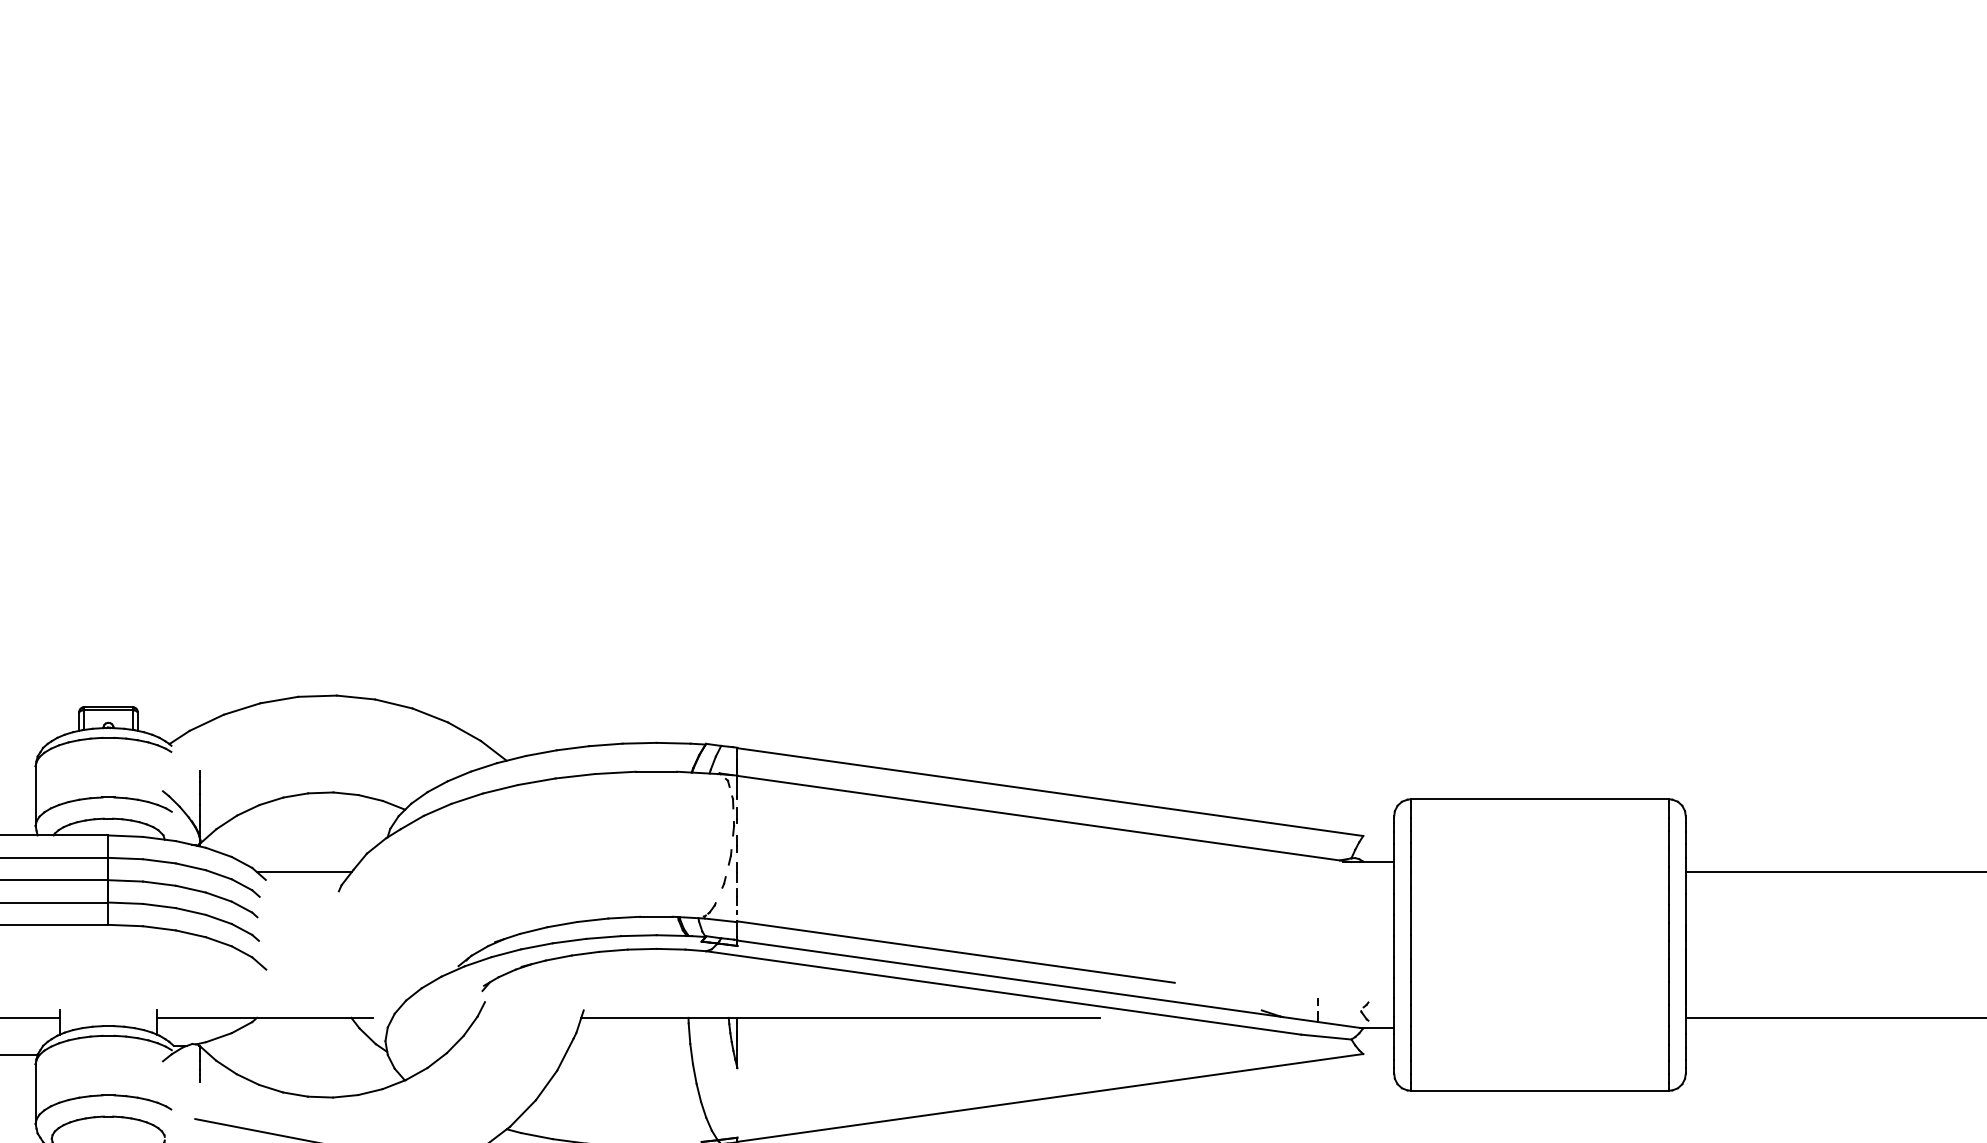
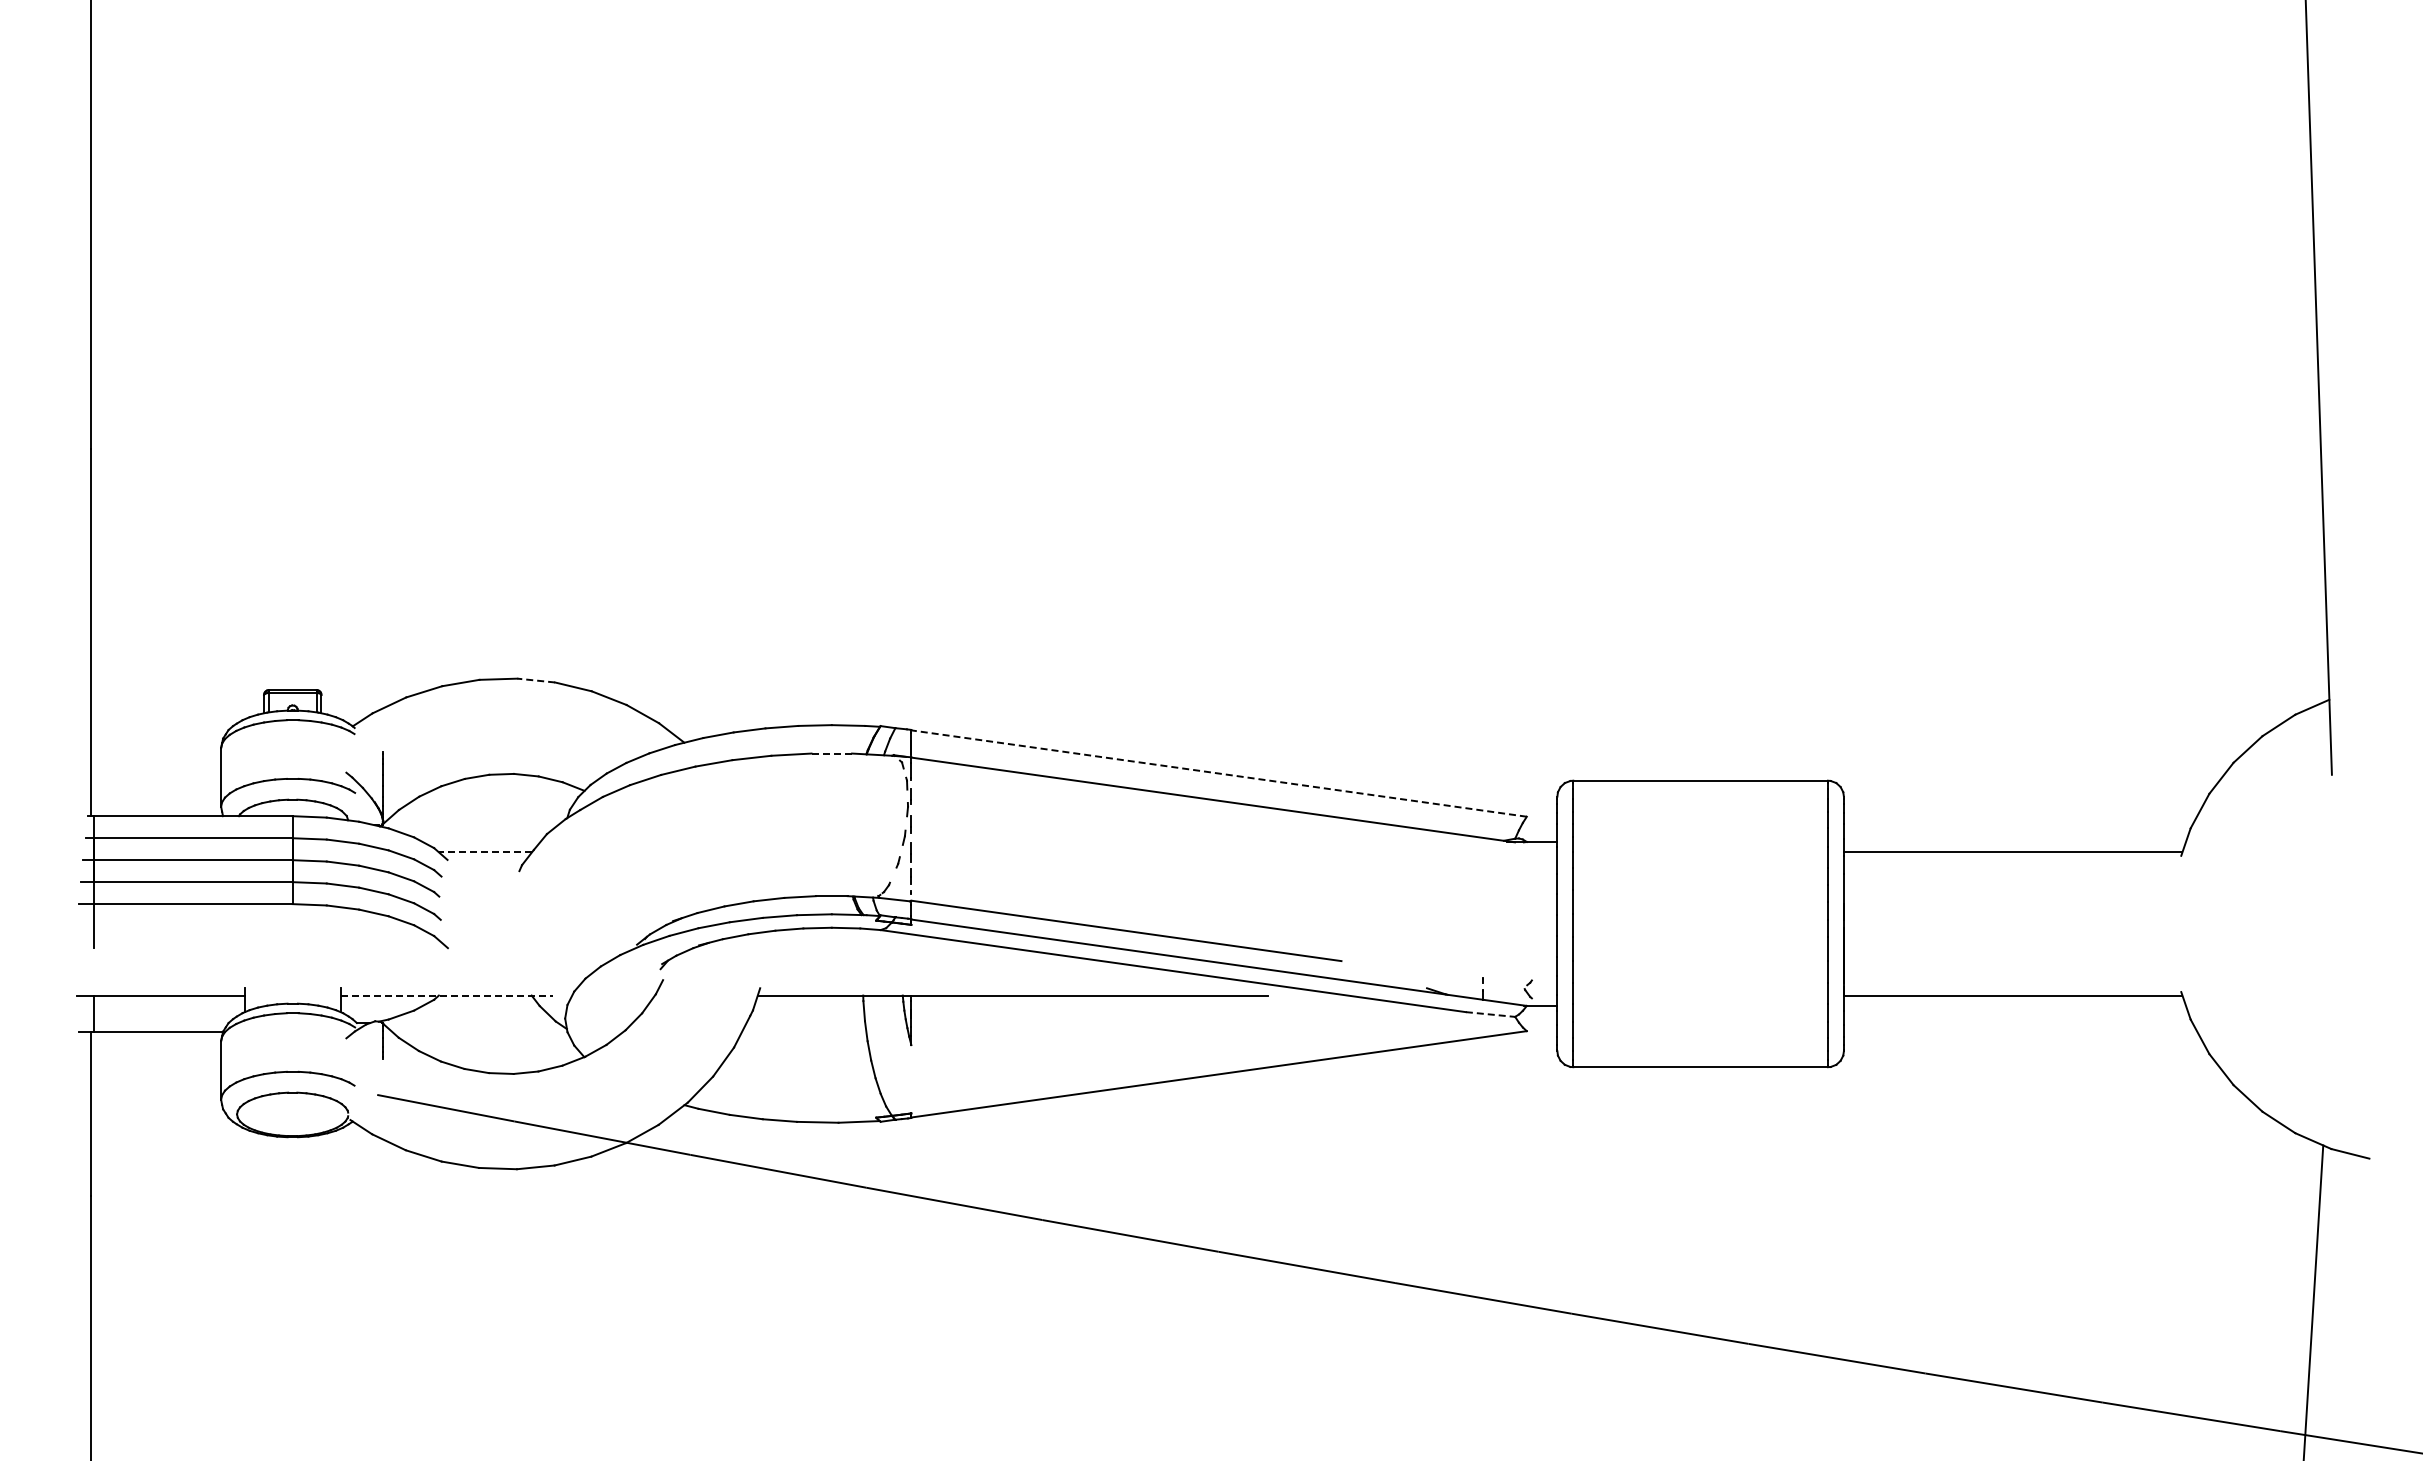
line: (356, 697) -> (536, 680), solid -> dashed
line: (656, 771) -> (831, 753), solid -> dashed
line: (1050, 792) -> (1219, 773), solid -> dashed
line: (304, 872) -> (485, 852), solid -> dashed
line: (265, 1017) -> (447, 995), solid -> dashed
line: (1326, 1037) -> (1490, 1014), solid -> dashed

